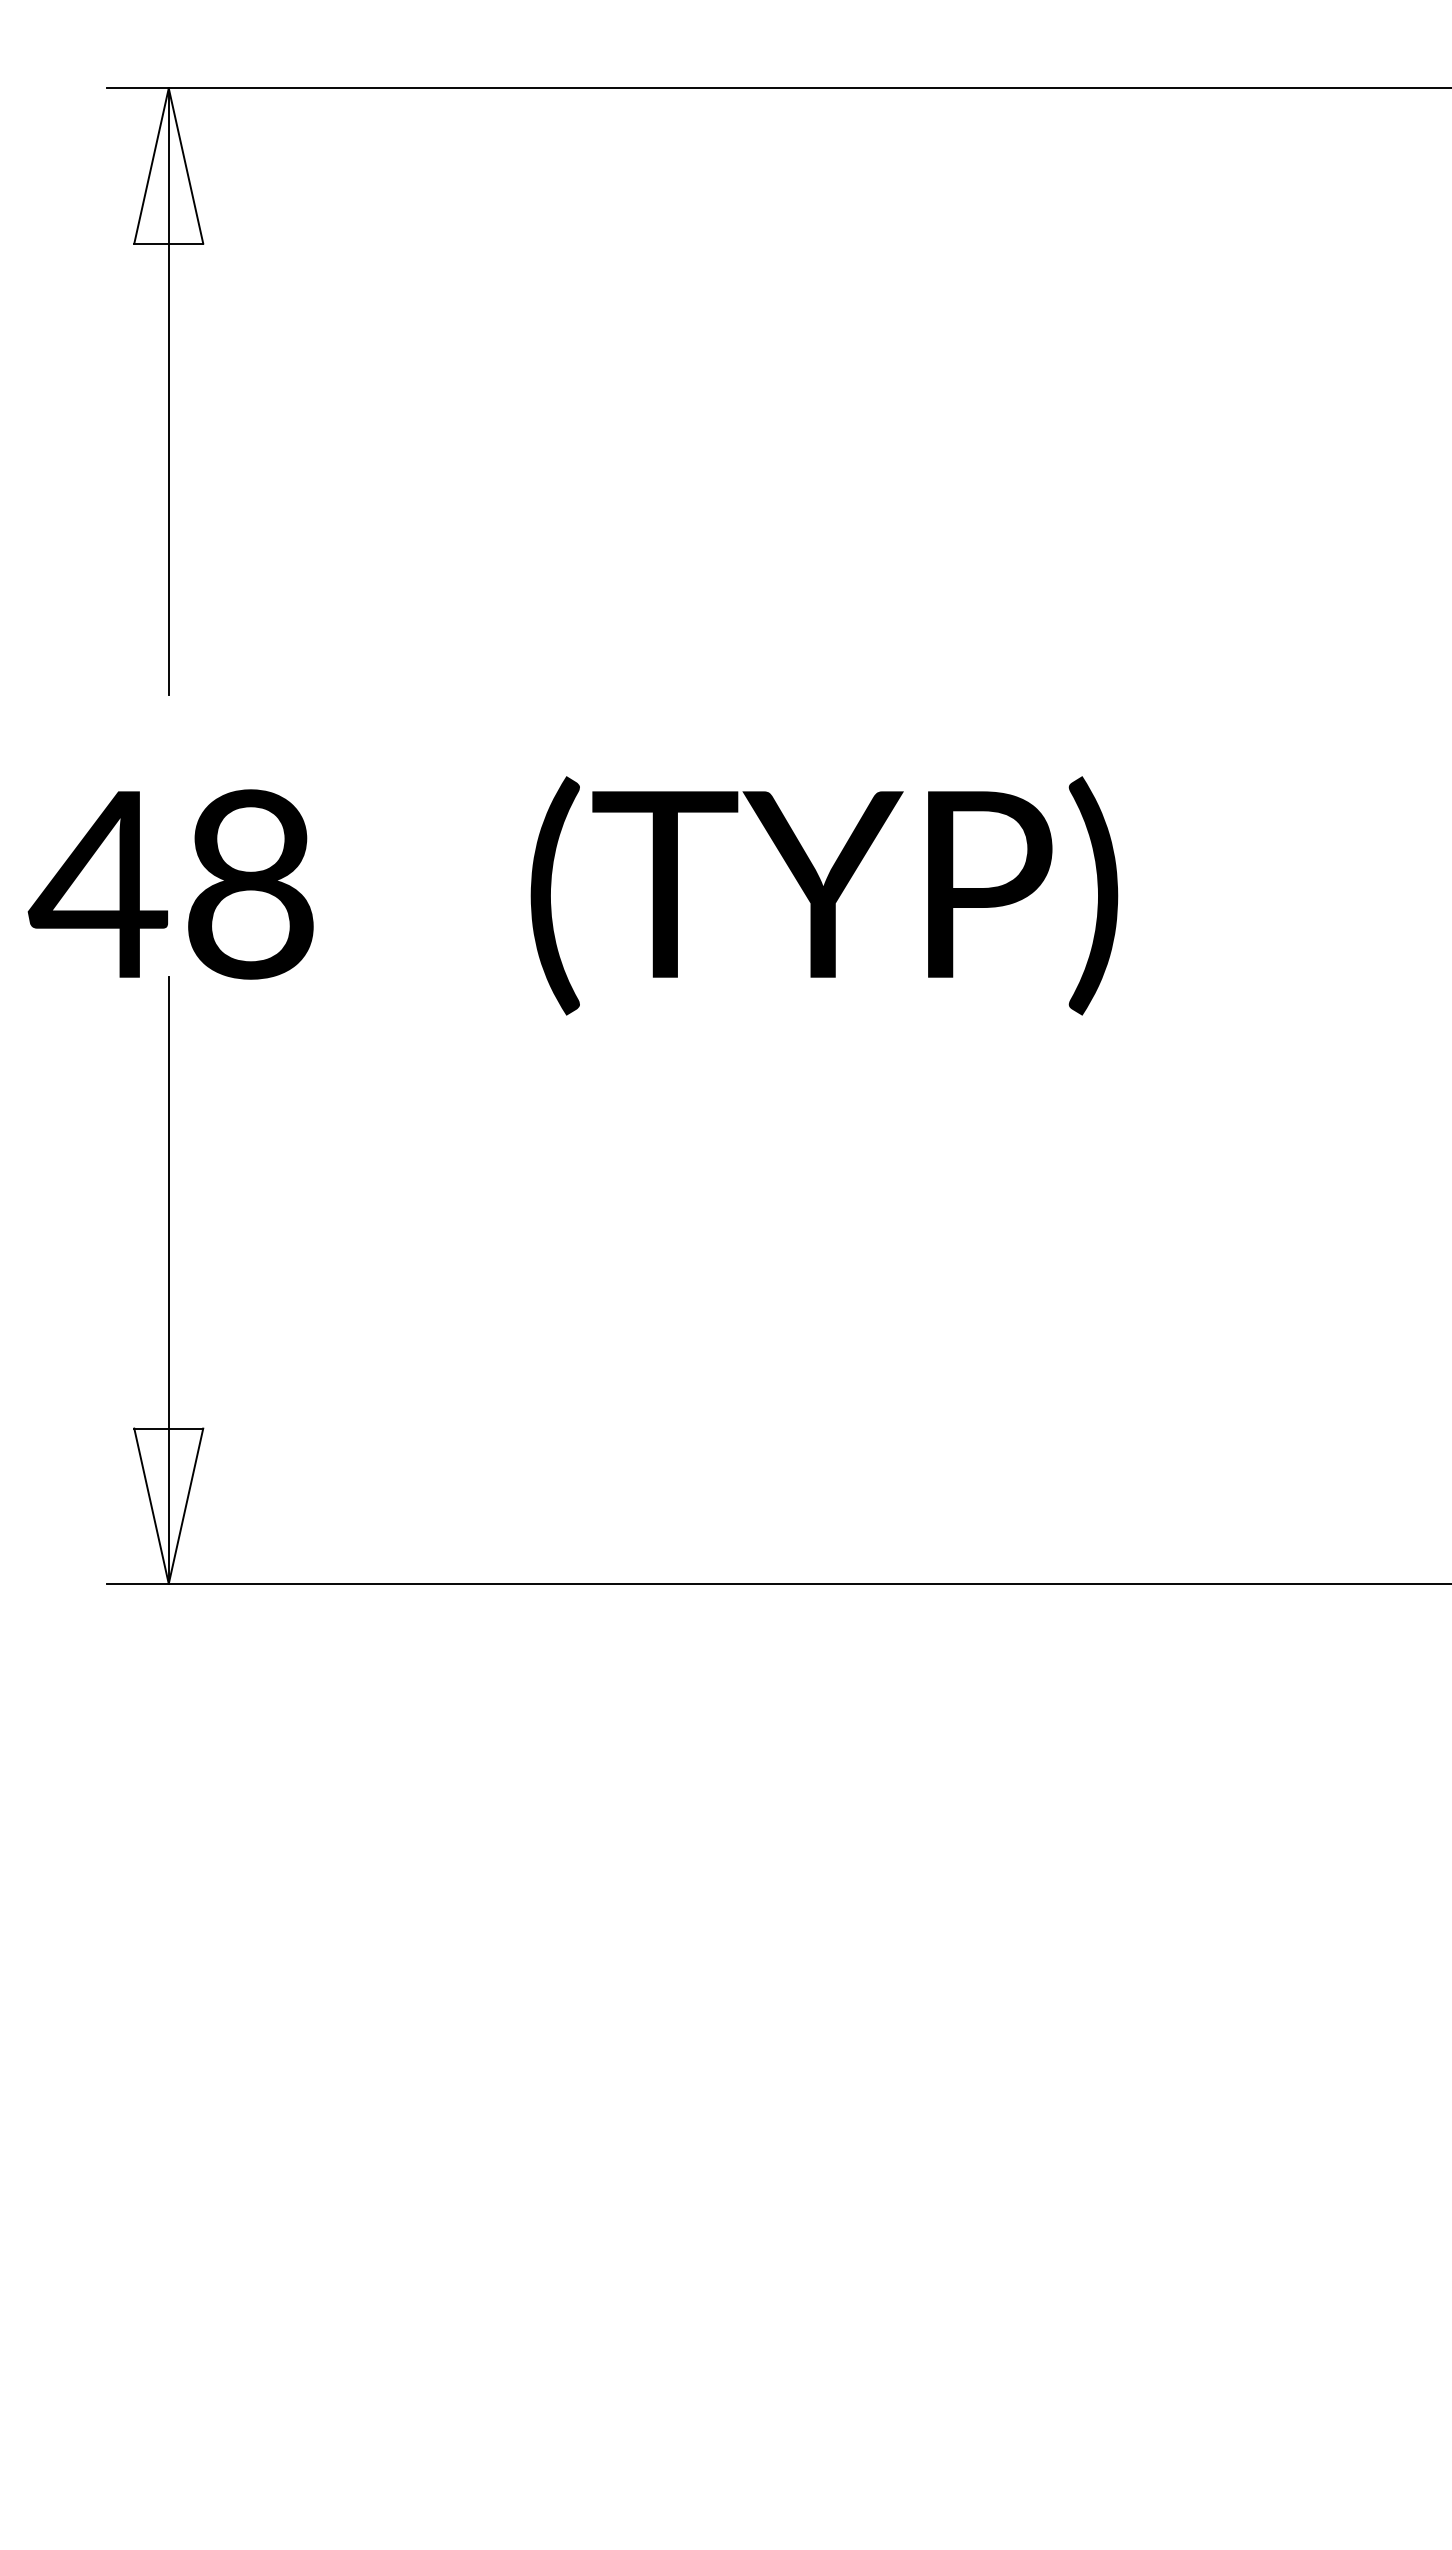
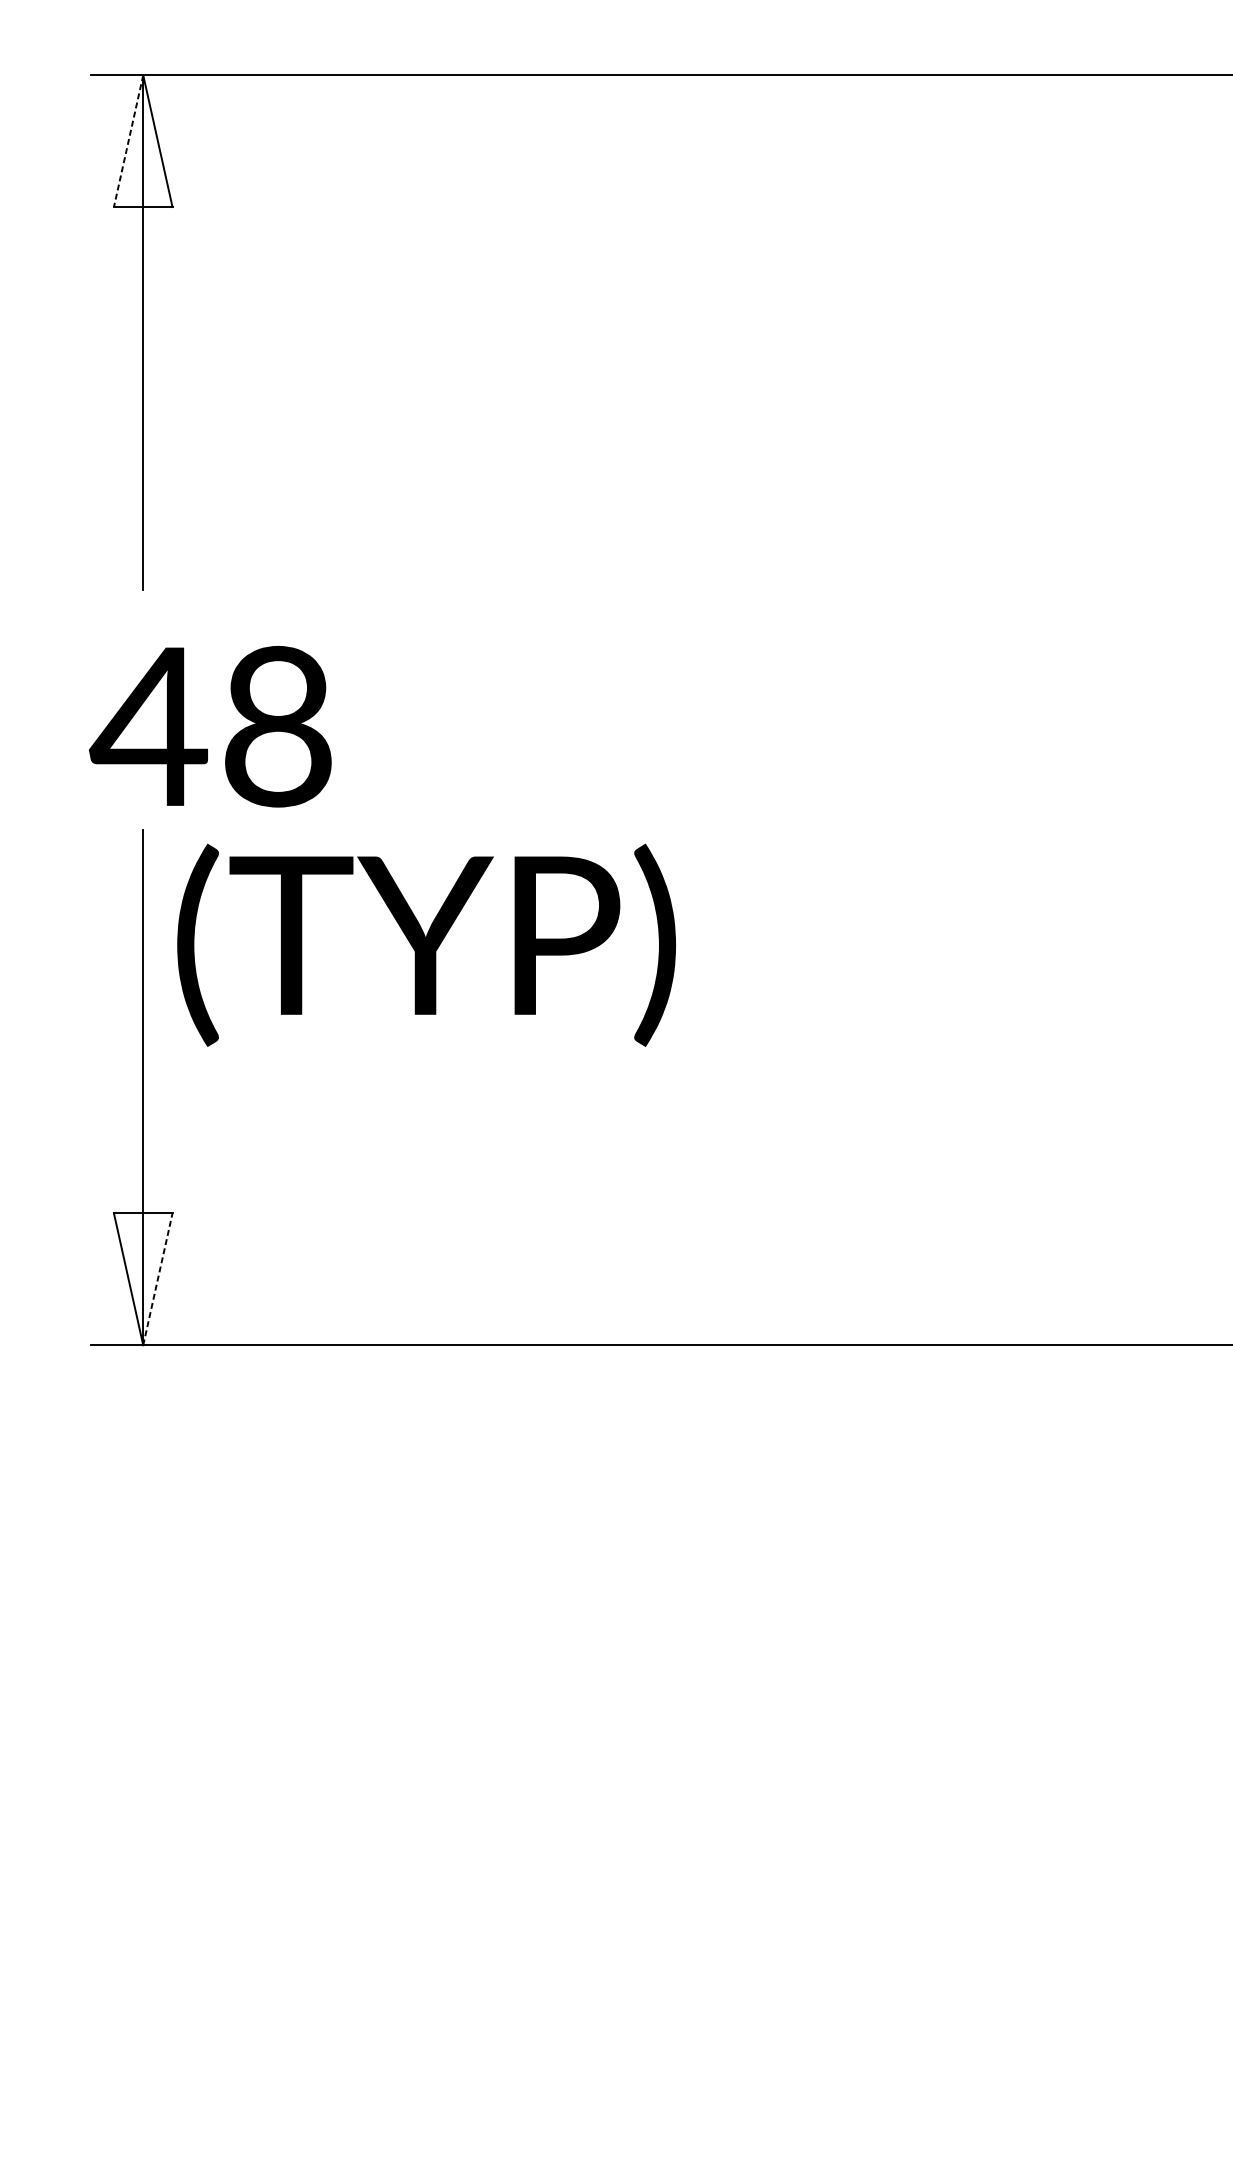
line: (151, 165) -> (128, 140), solid -> dashed
text: (170, 884) -> (210, 726), moved
text: (824, 895) -> (426, 944), moved
line: (186, 1506) -> (158, 1279), solid -> dashed

